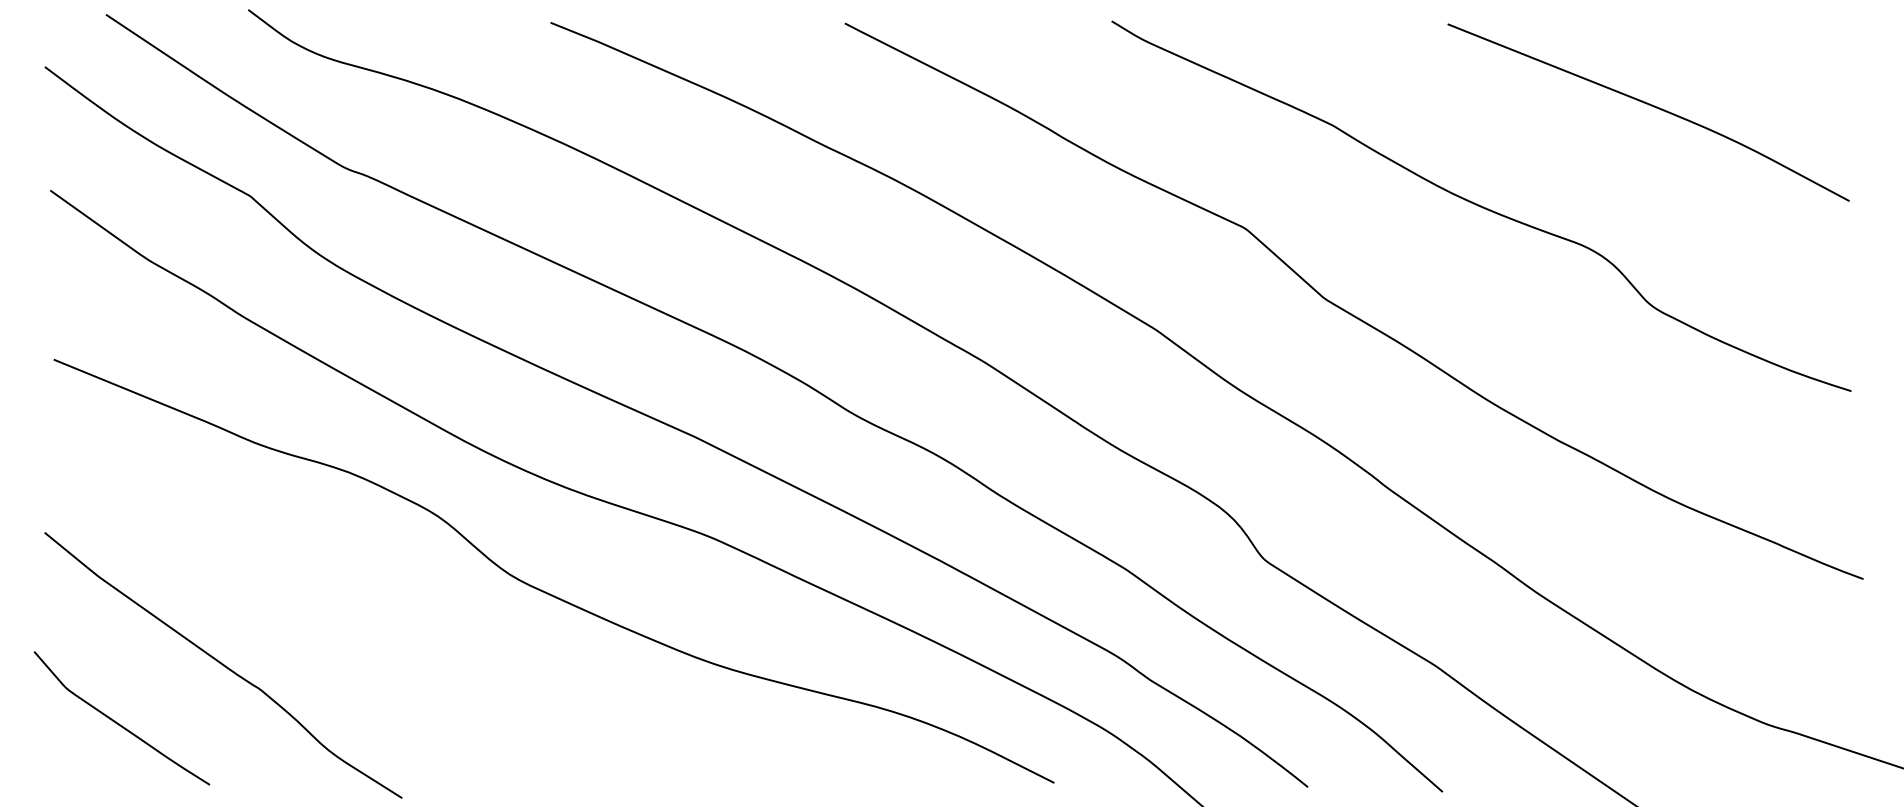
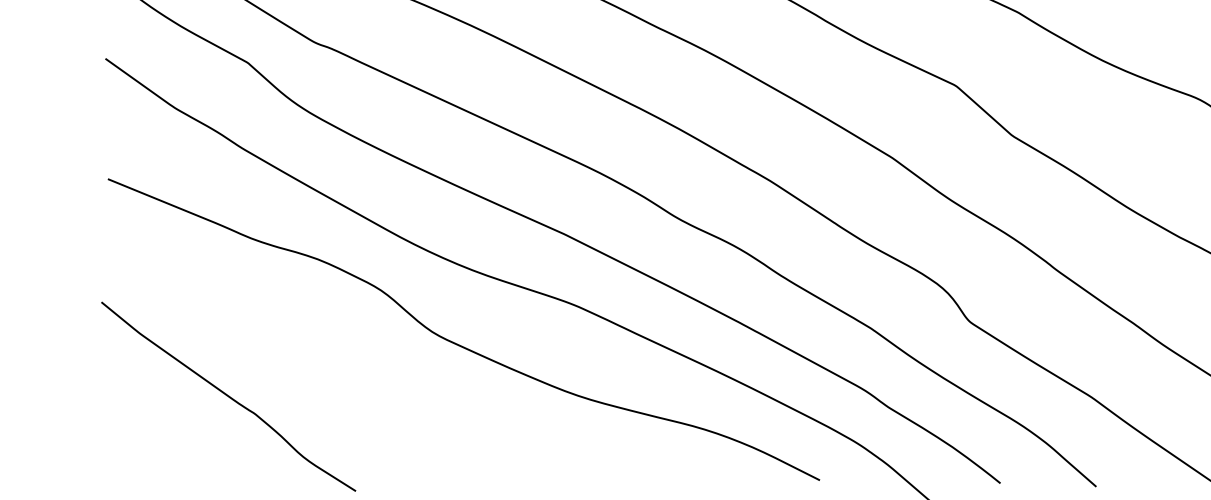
curve: (119, 723) -> (154, 438), removed

